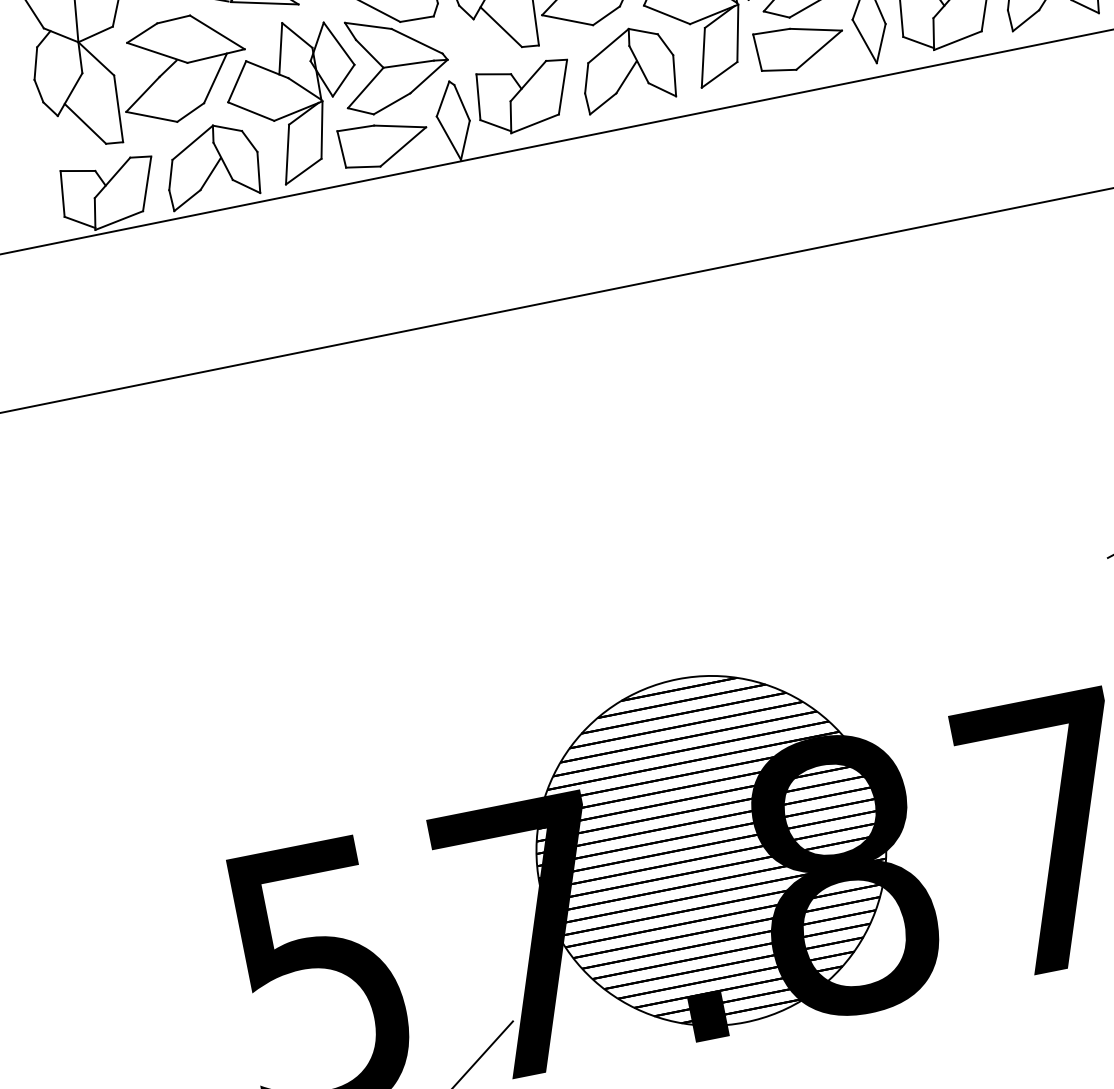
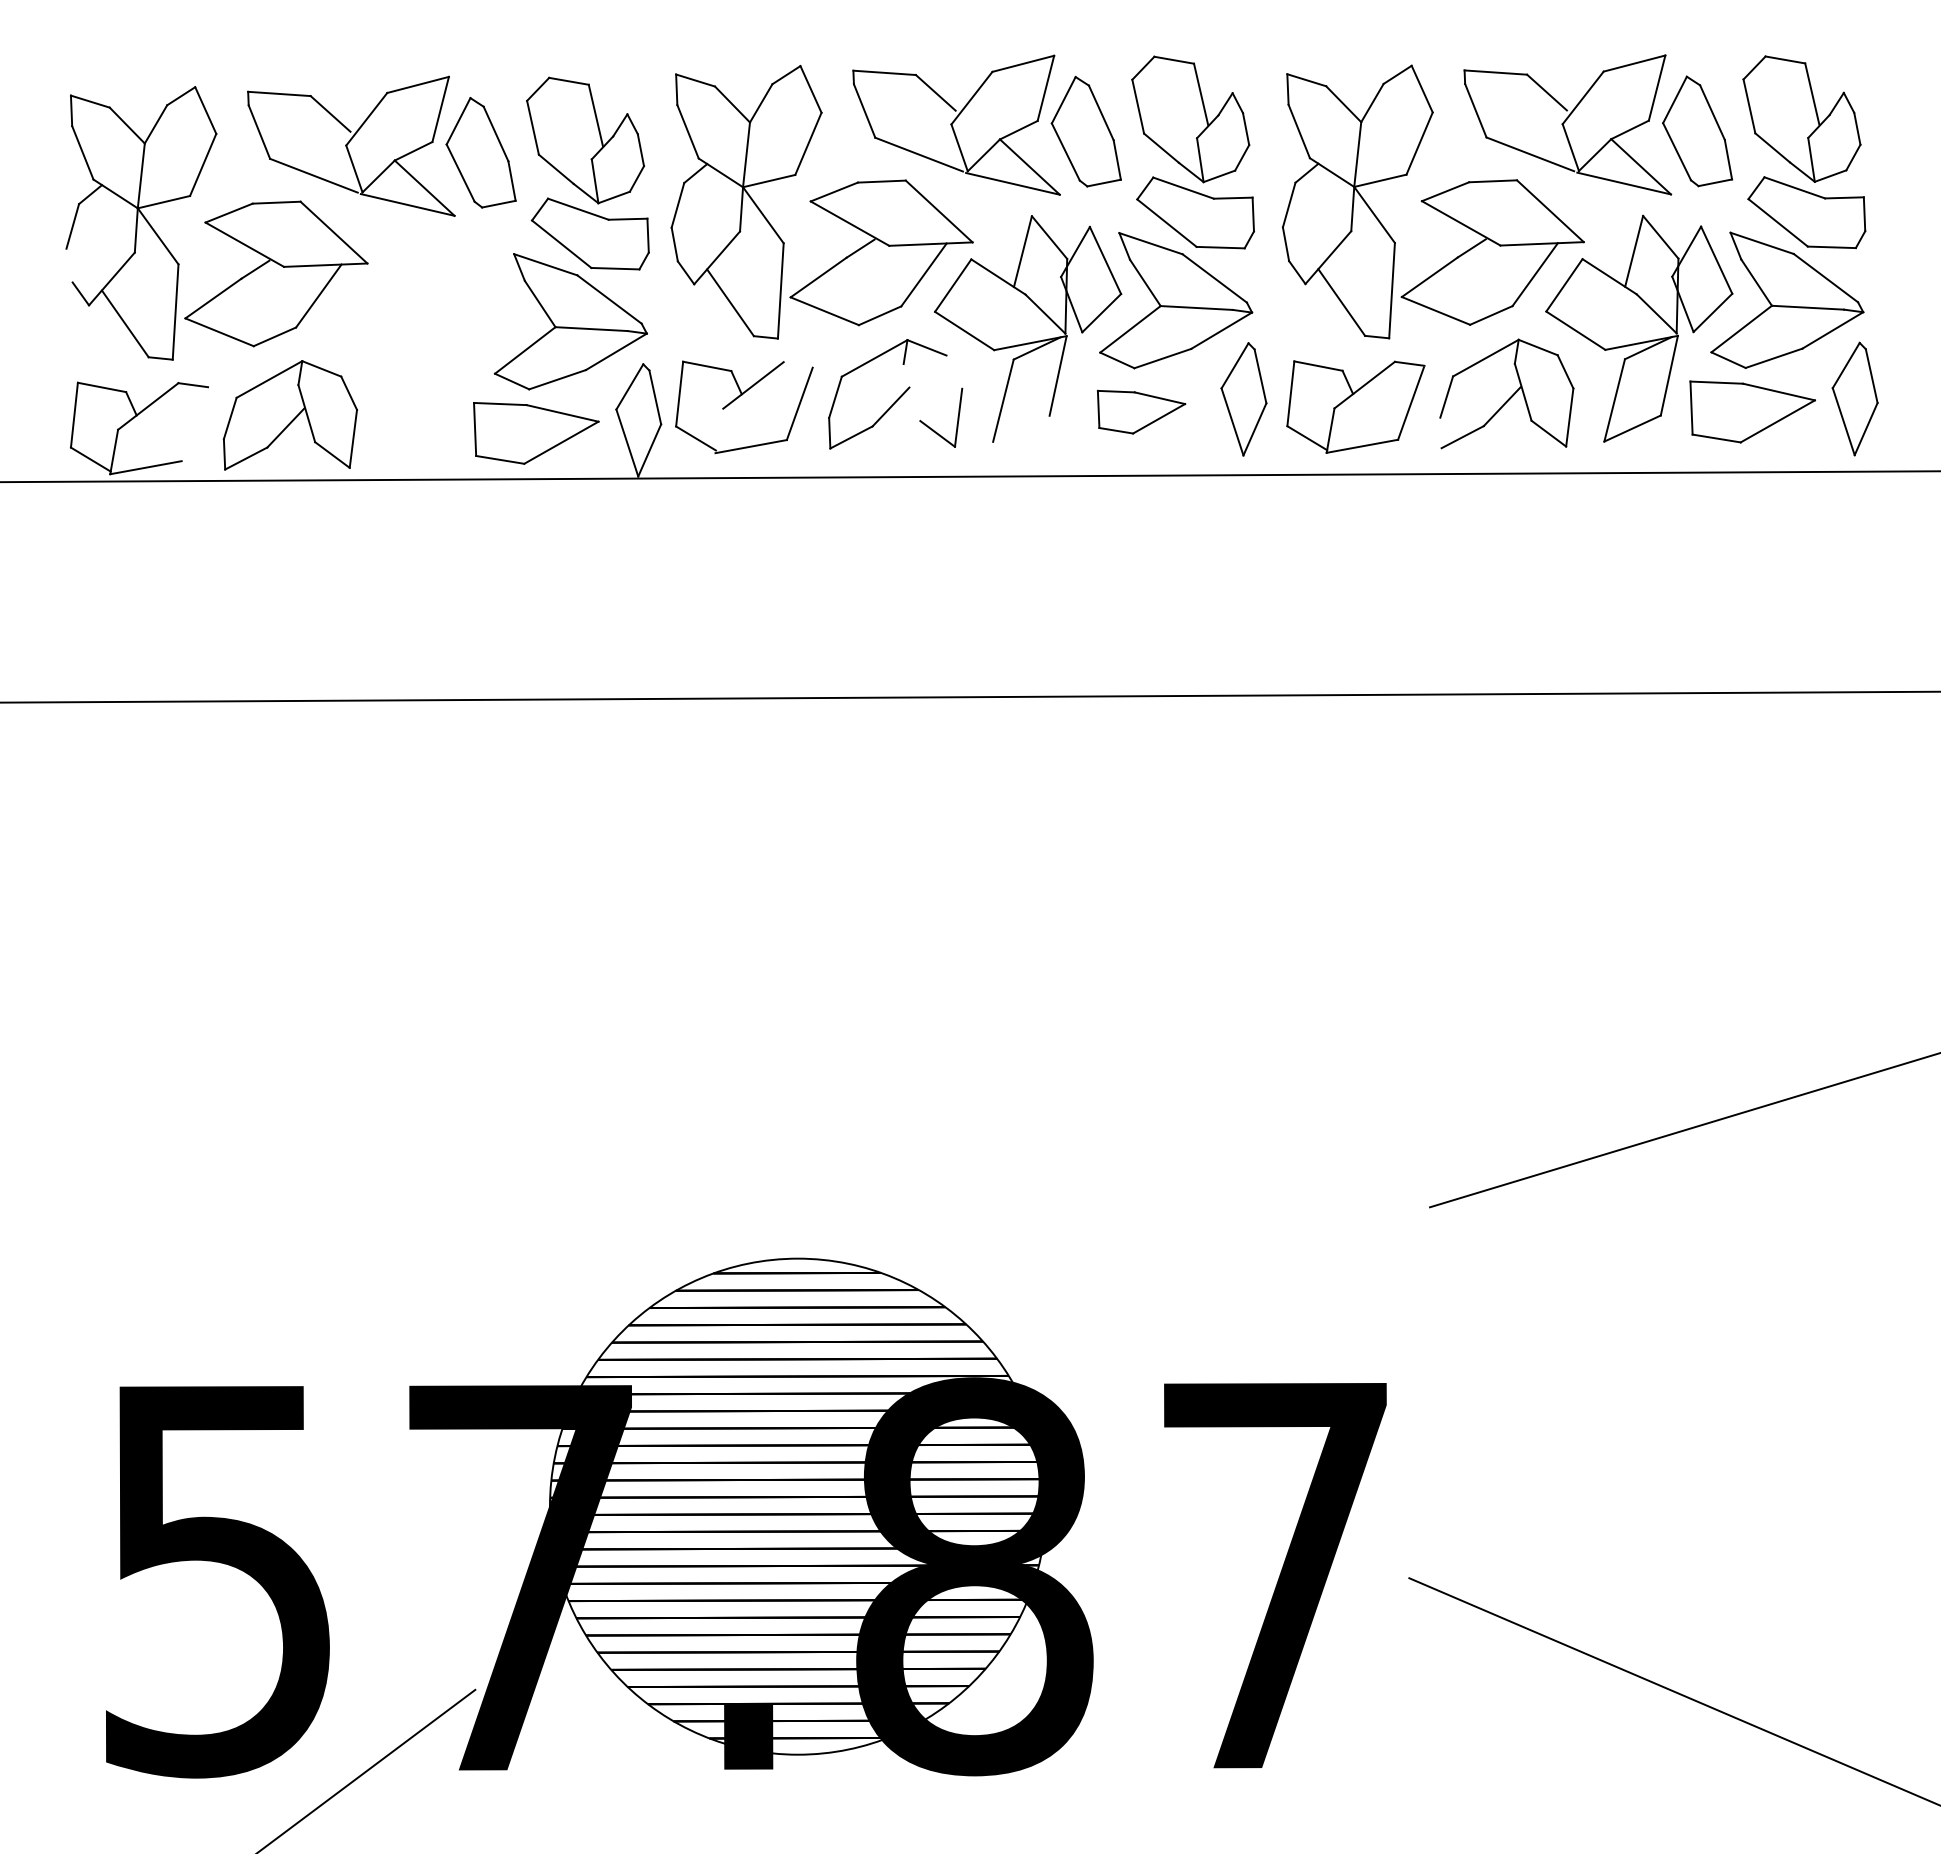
line: (1010, 20) -> (1440, 432), removed
line: (665, 44) -> (954, 371), removed
part: (800, 46) -> (1141, 411), size x0.7
line: (556, 60) -> (798, 364), removed
line: (638, 64) -> (911, 392), removed
line: (719, 74) -> (1021, 428), removed
line: (38, 91) -> (69, 265), removed
part: (294, 101) -> (422, 349), removed
line: (510, 116) -> (719, 430), removed
line: (146, 184) -> (194, 424), removed

